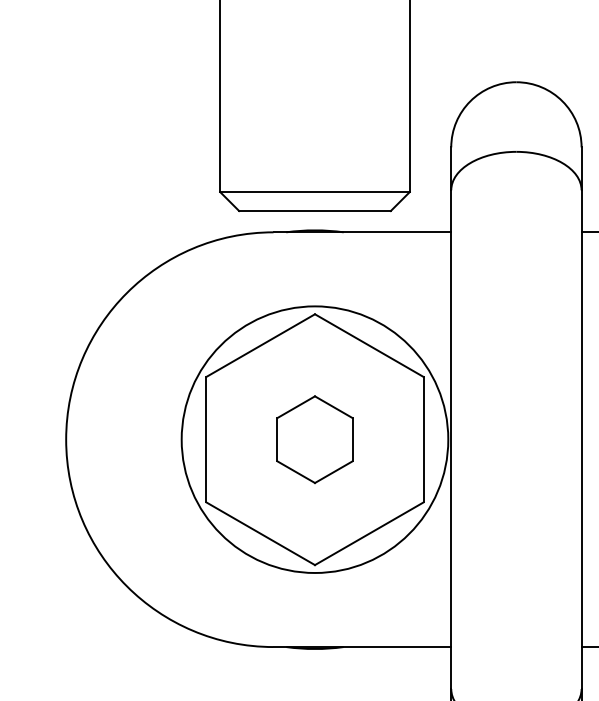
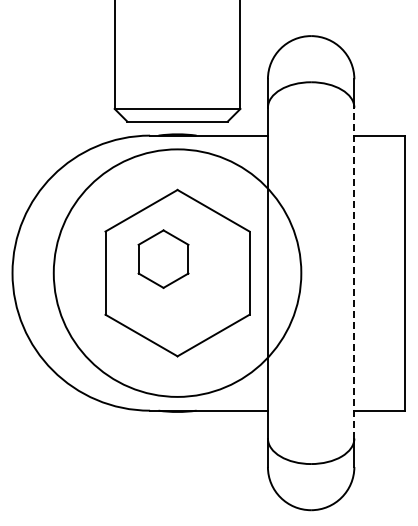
circle: (314, 438) -> (177, 272), size x1.4
part: (314, 438) -> (163, 258), moved
line: (581, 438) -> (354, 272), solid -> dashed

